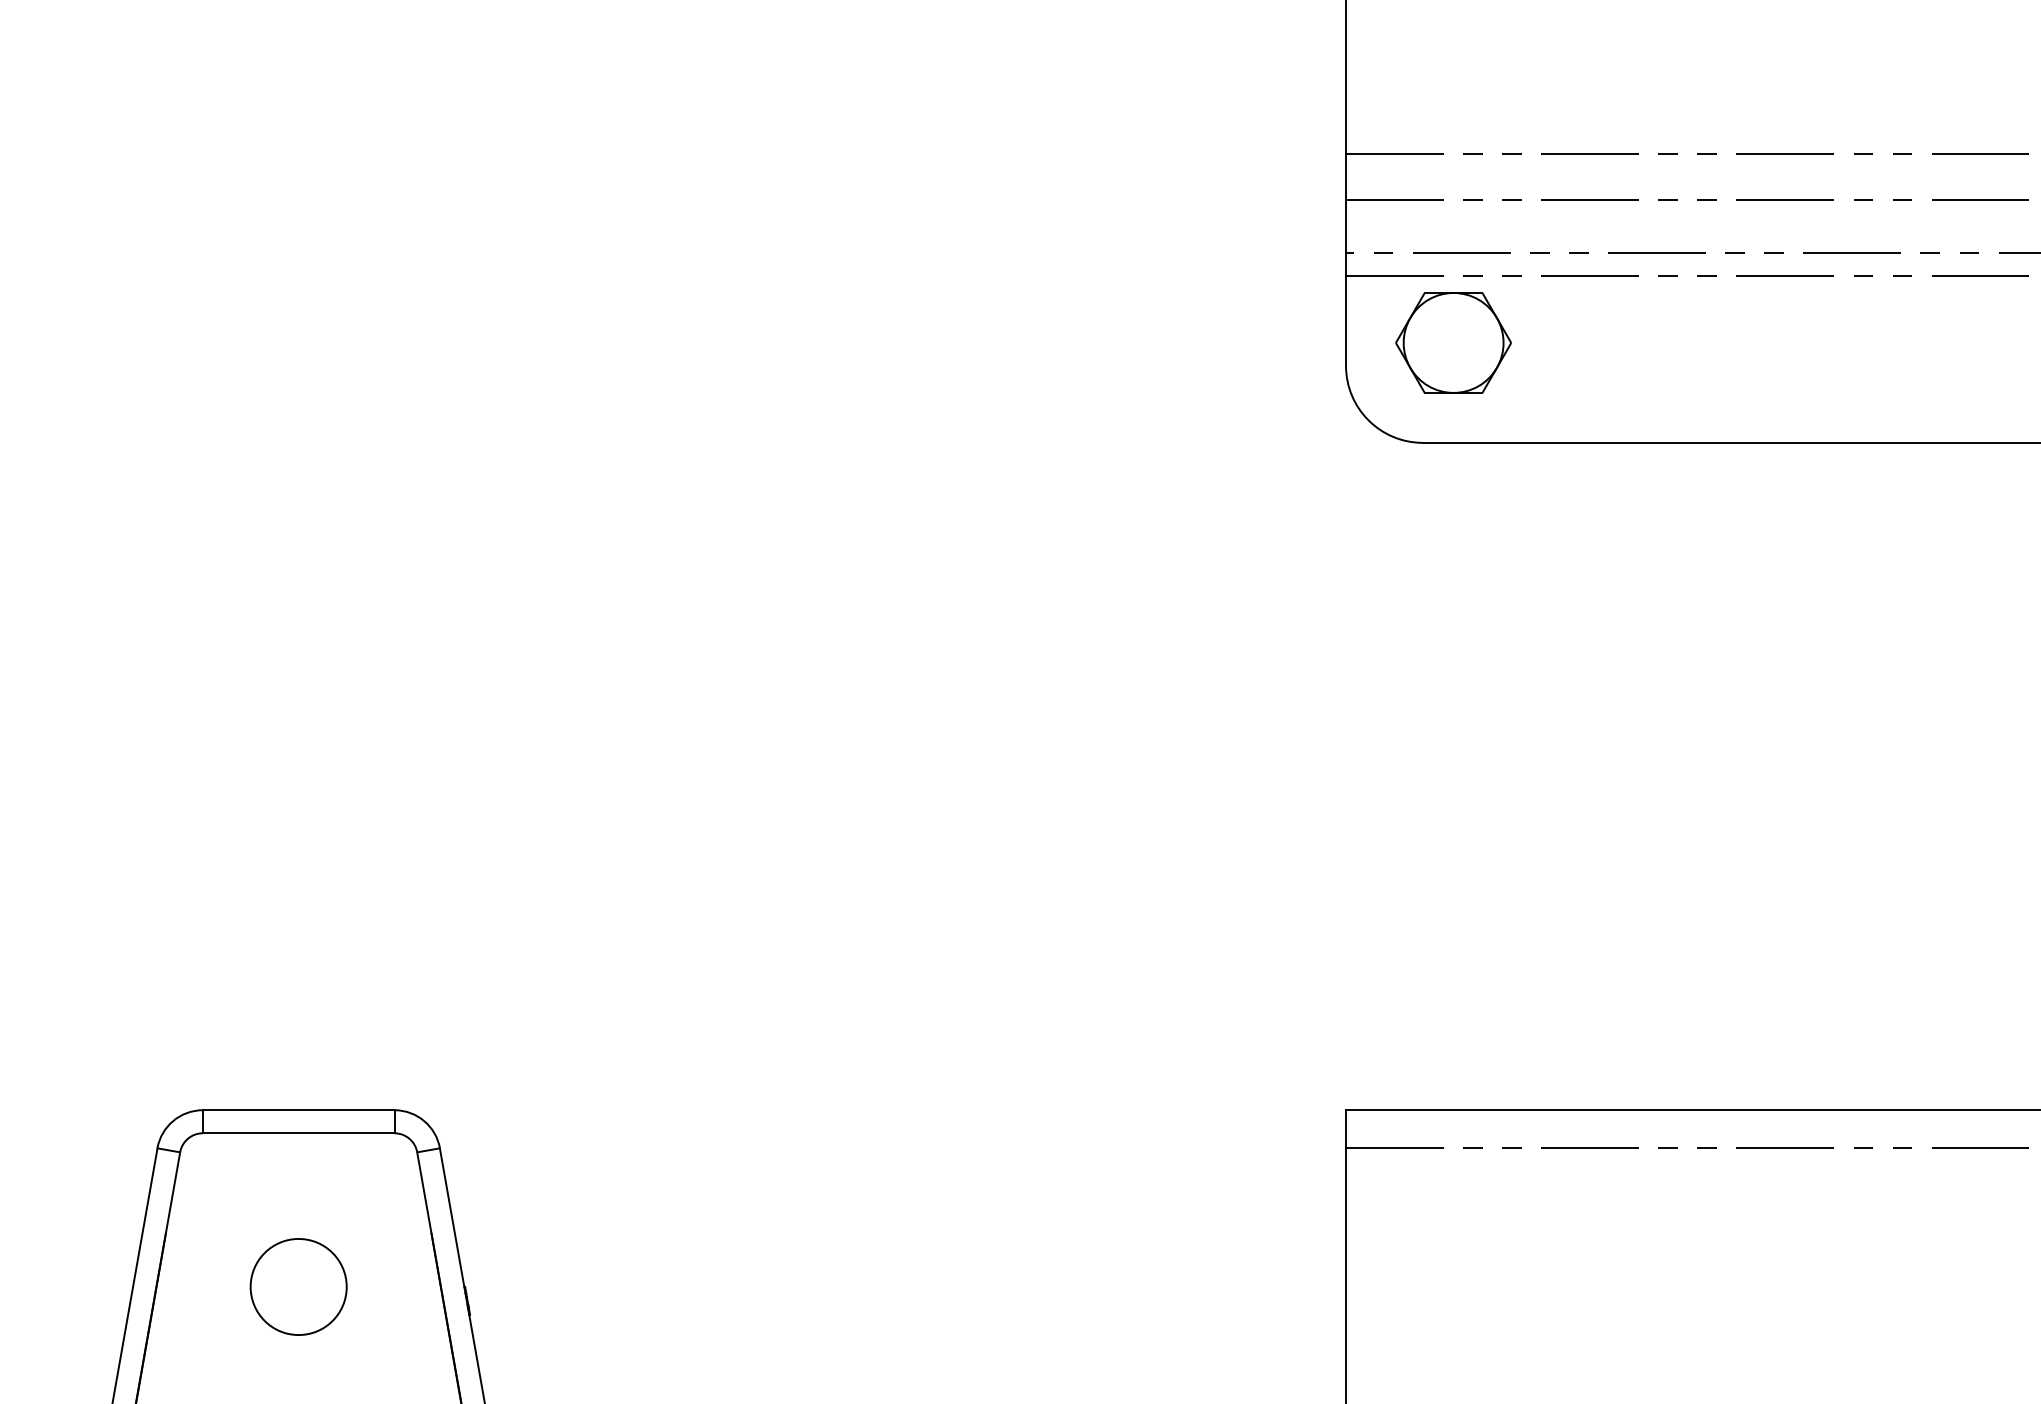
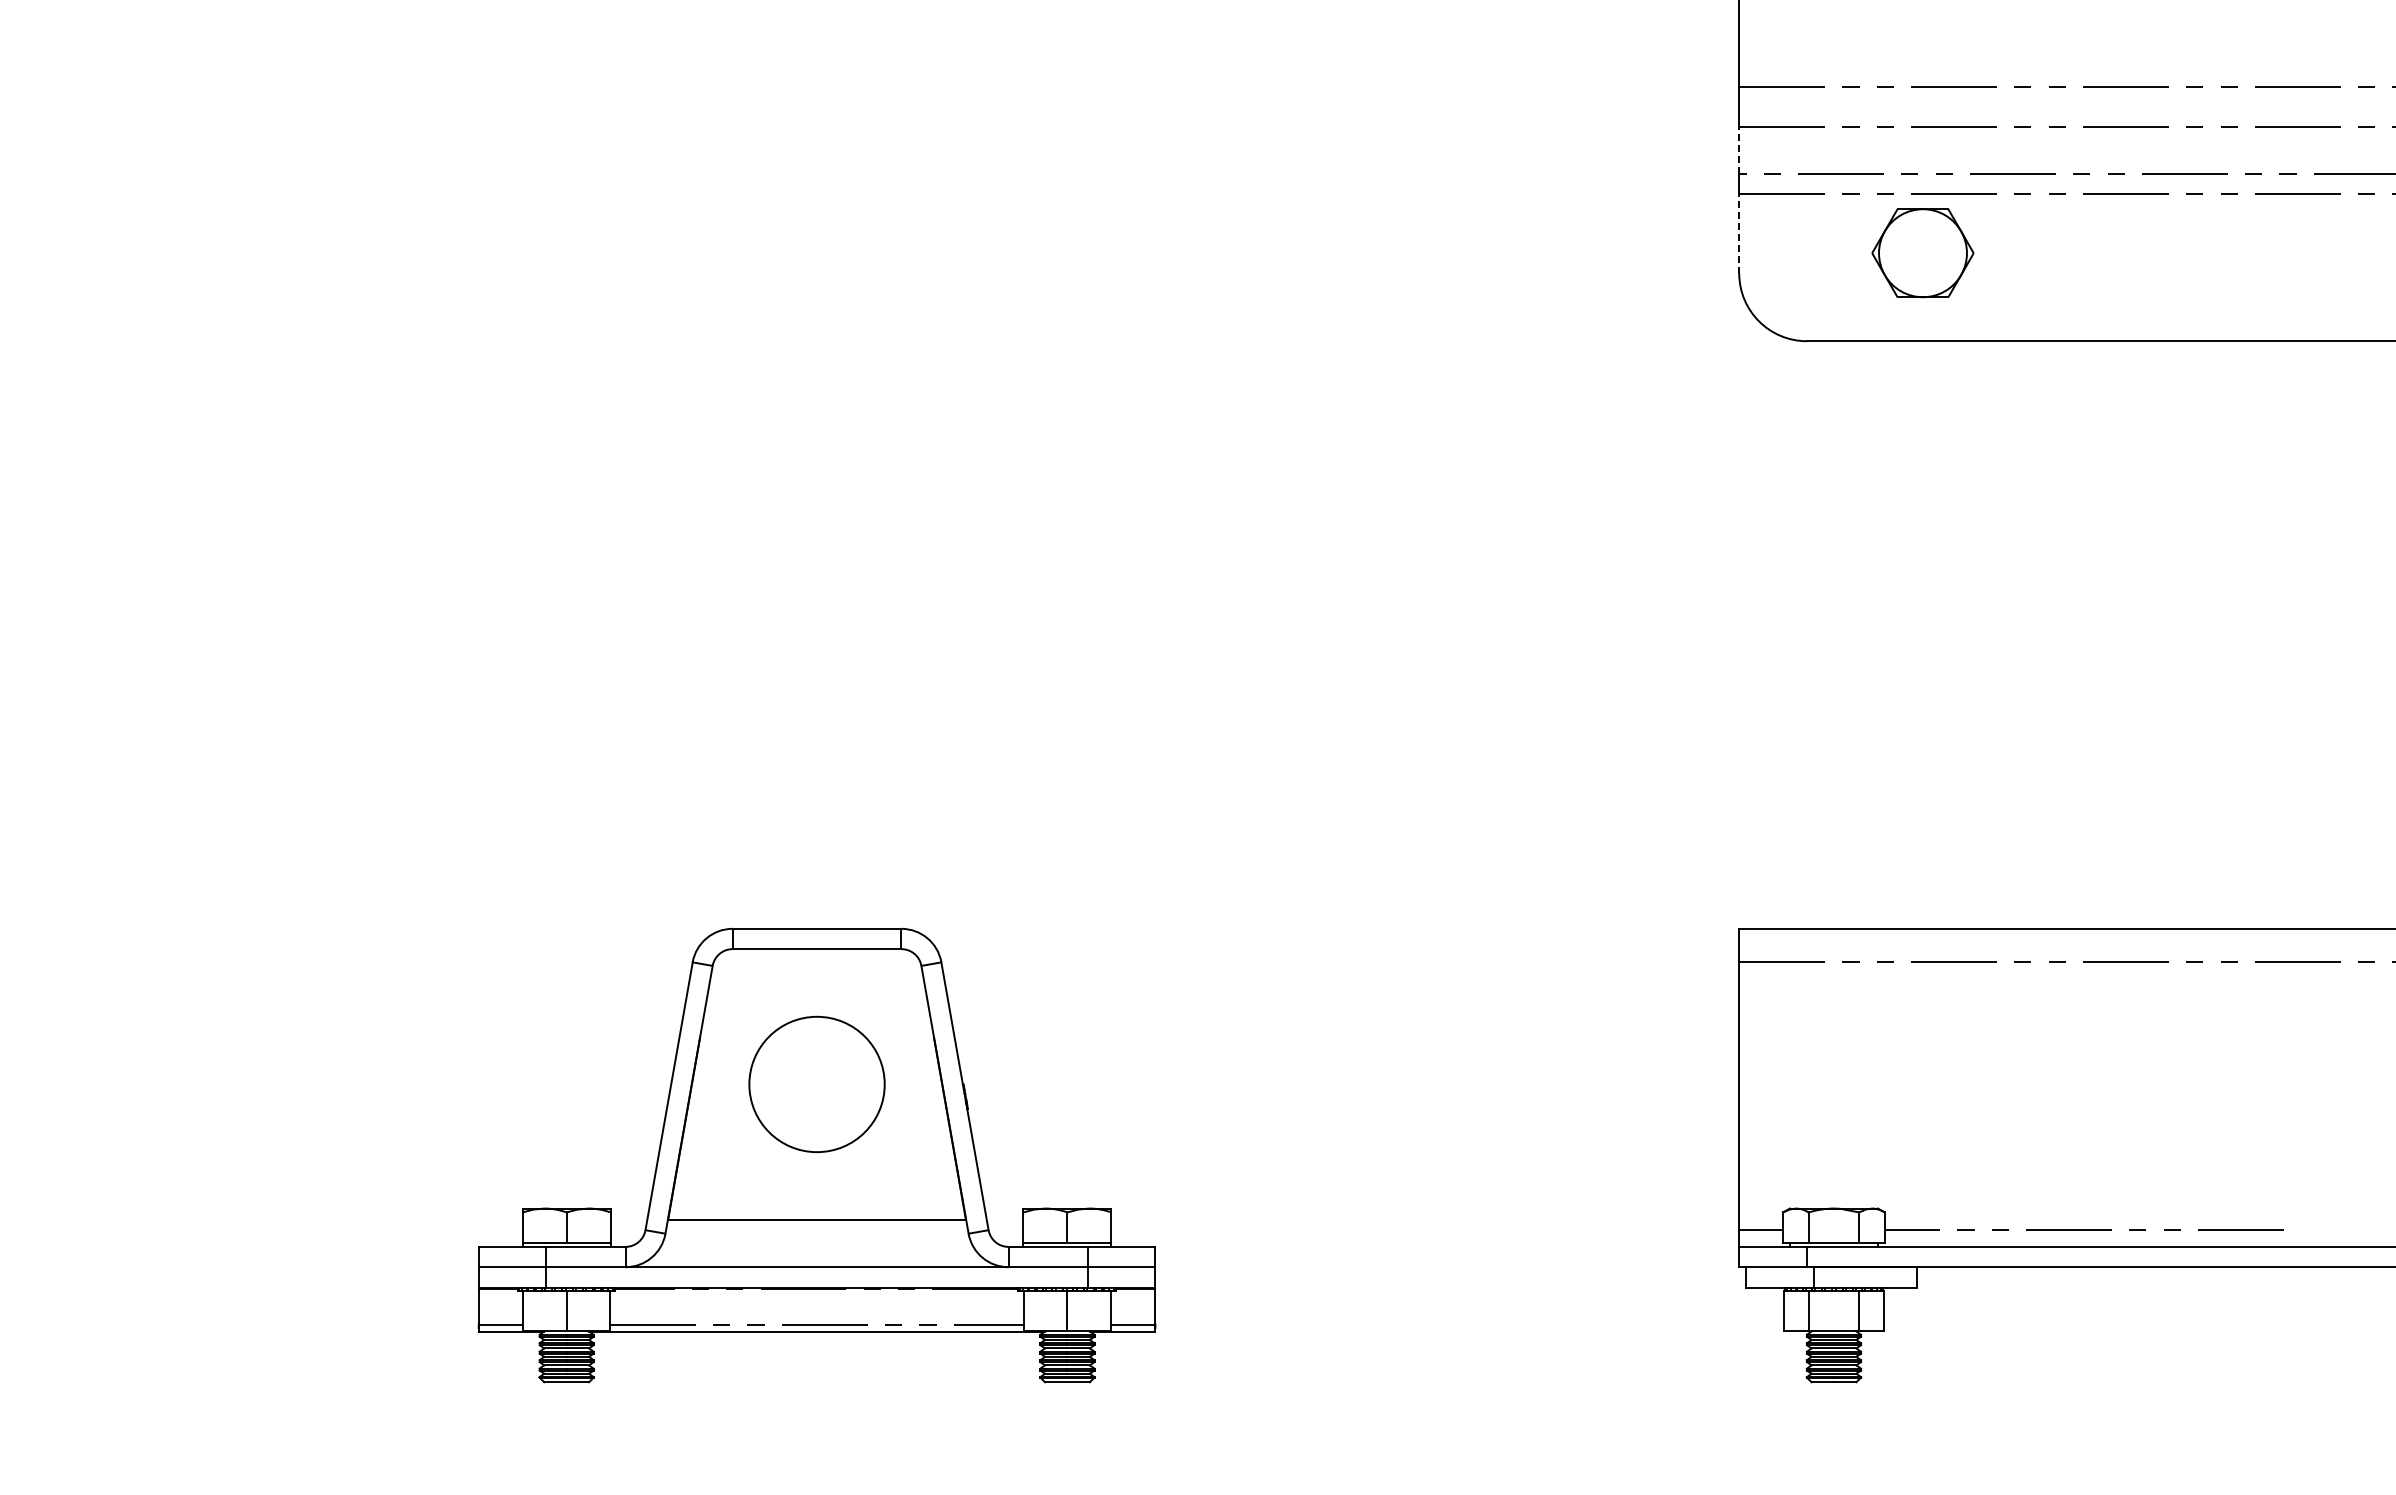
line: (1346, 226) -> (1739, 150), solid -> dashed
line: (1346, 320) -> (1739, 233), solid -> dashed
part: (1453, 343) -> (1922, 253), moved
circle: (298, 1287) -> (816, 1084), size x1.6

